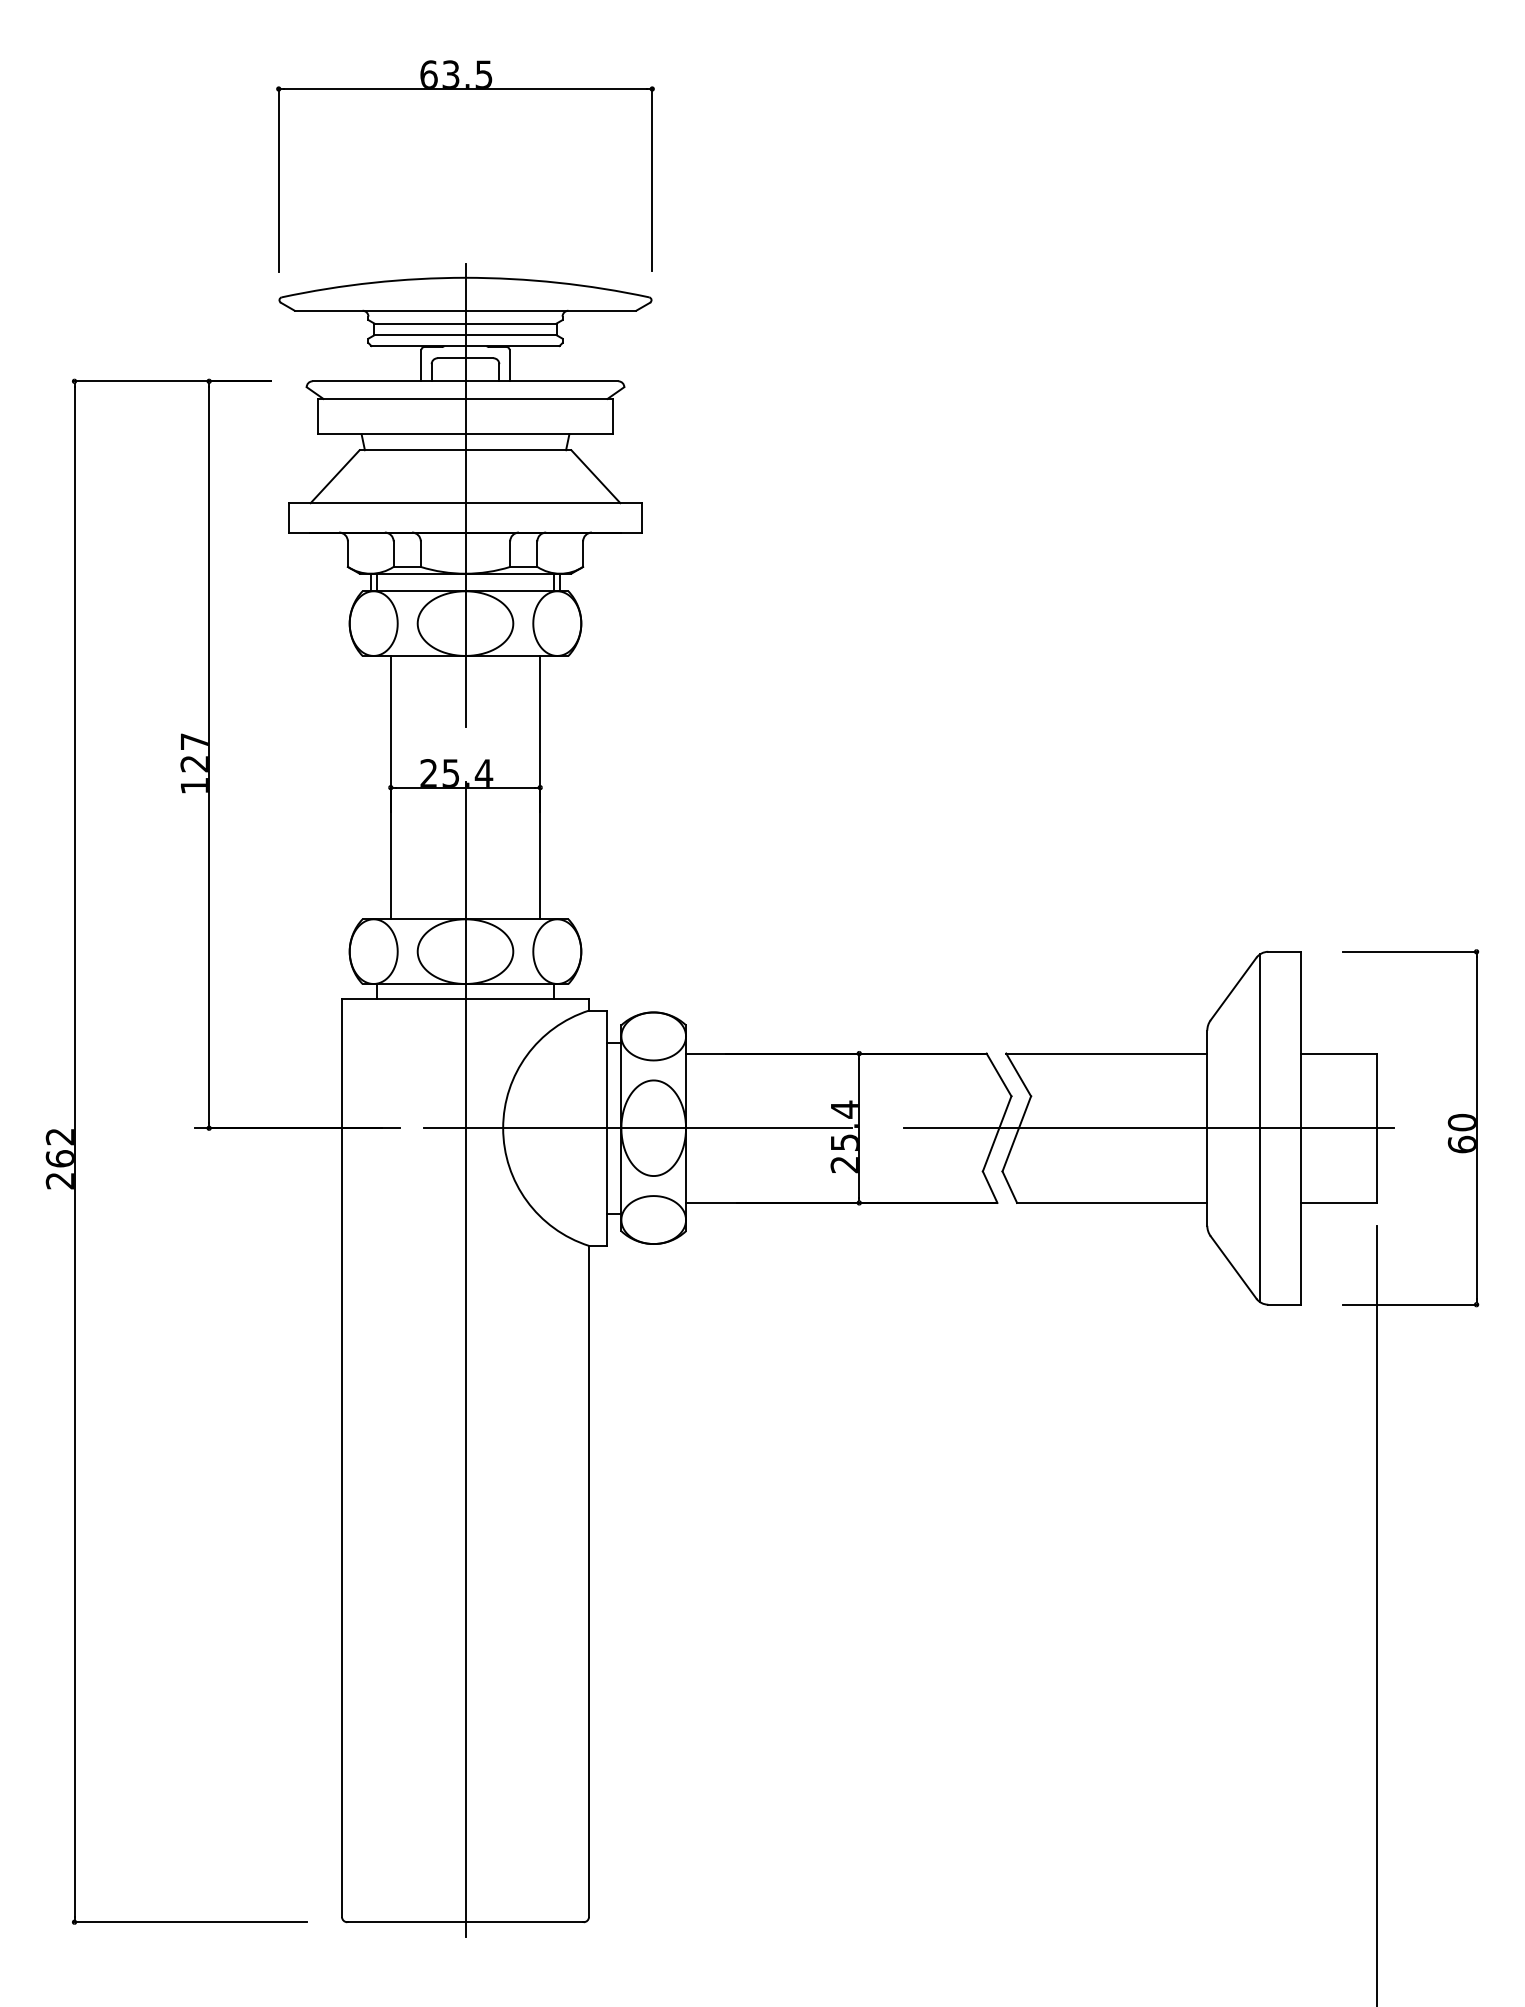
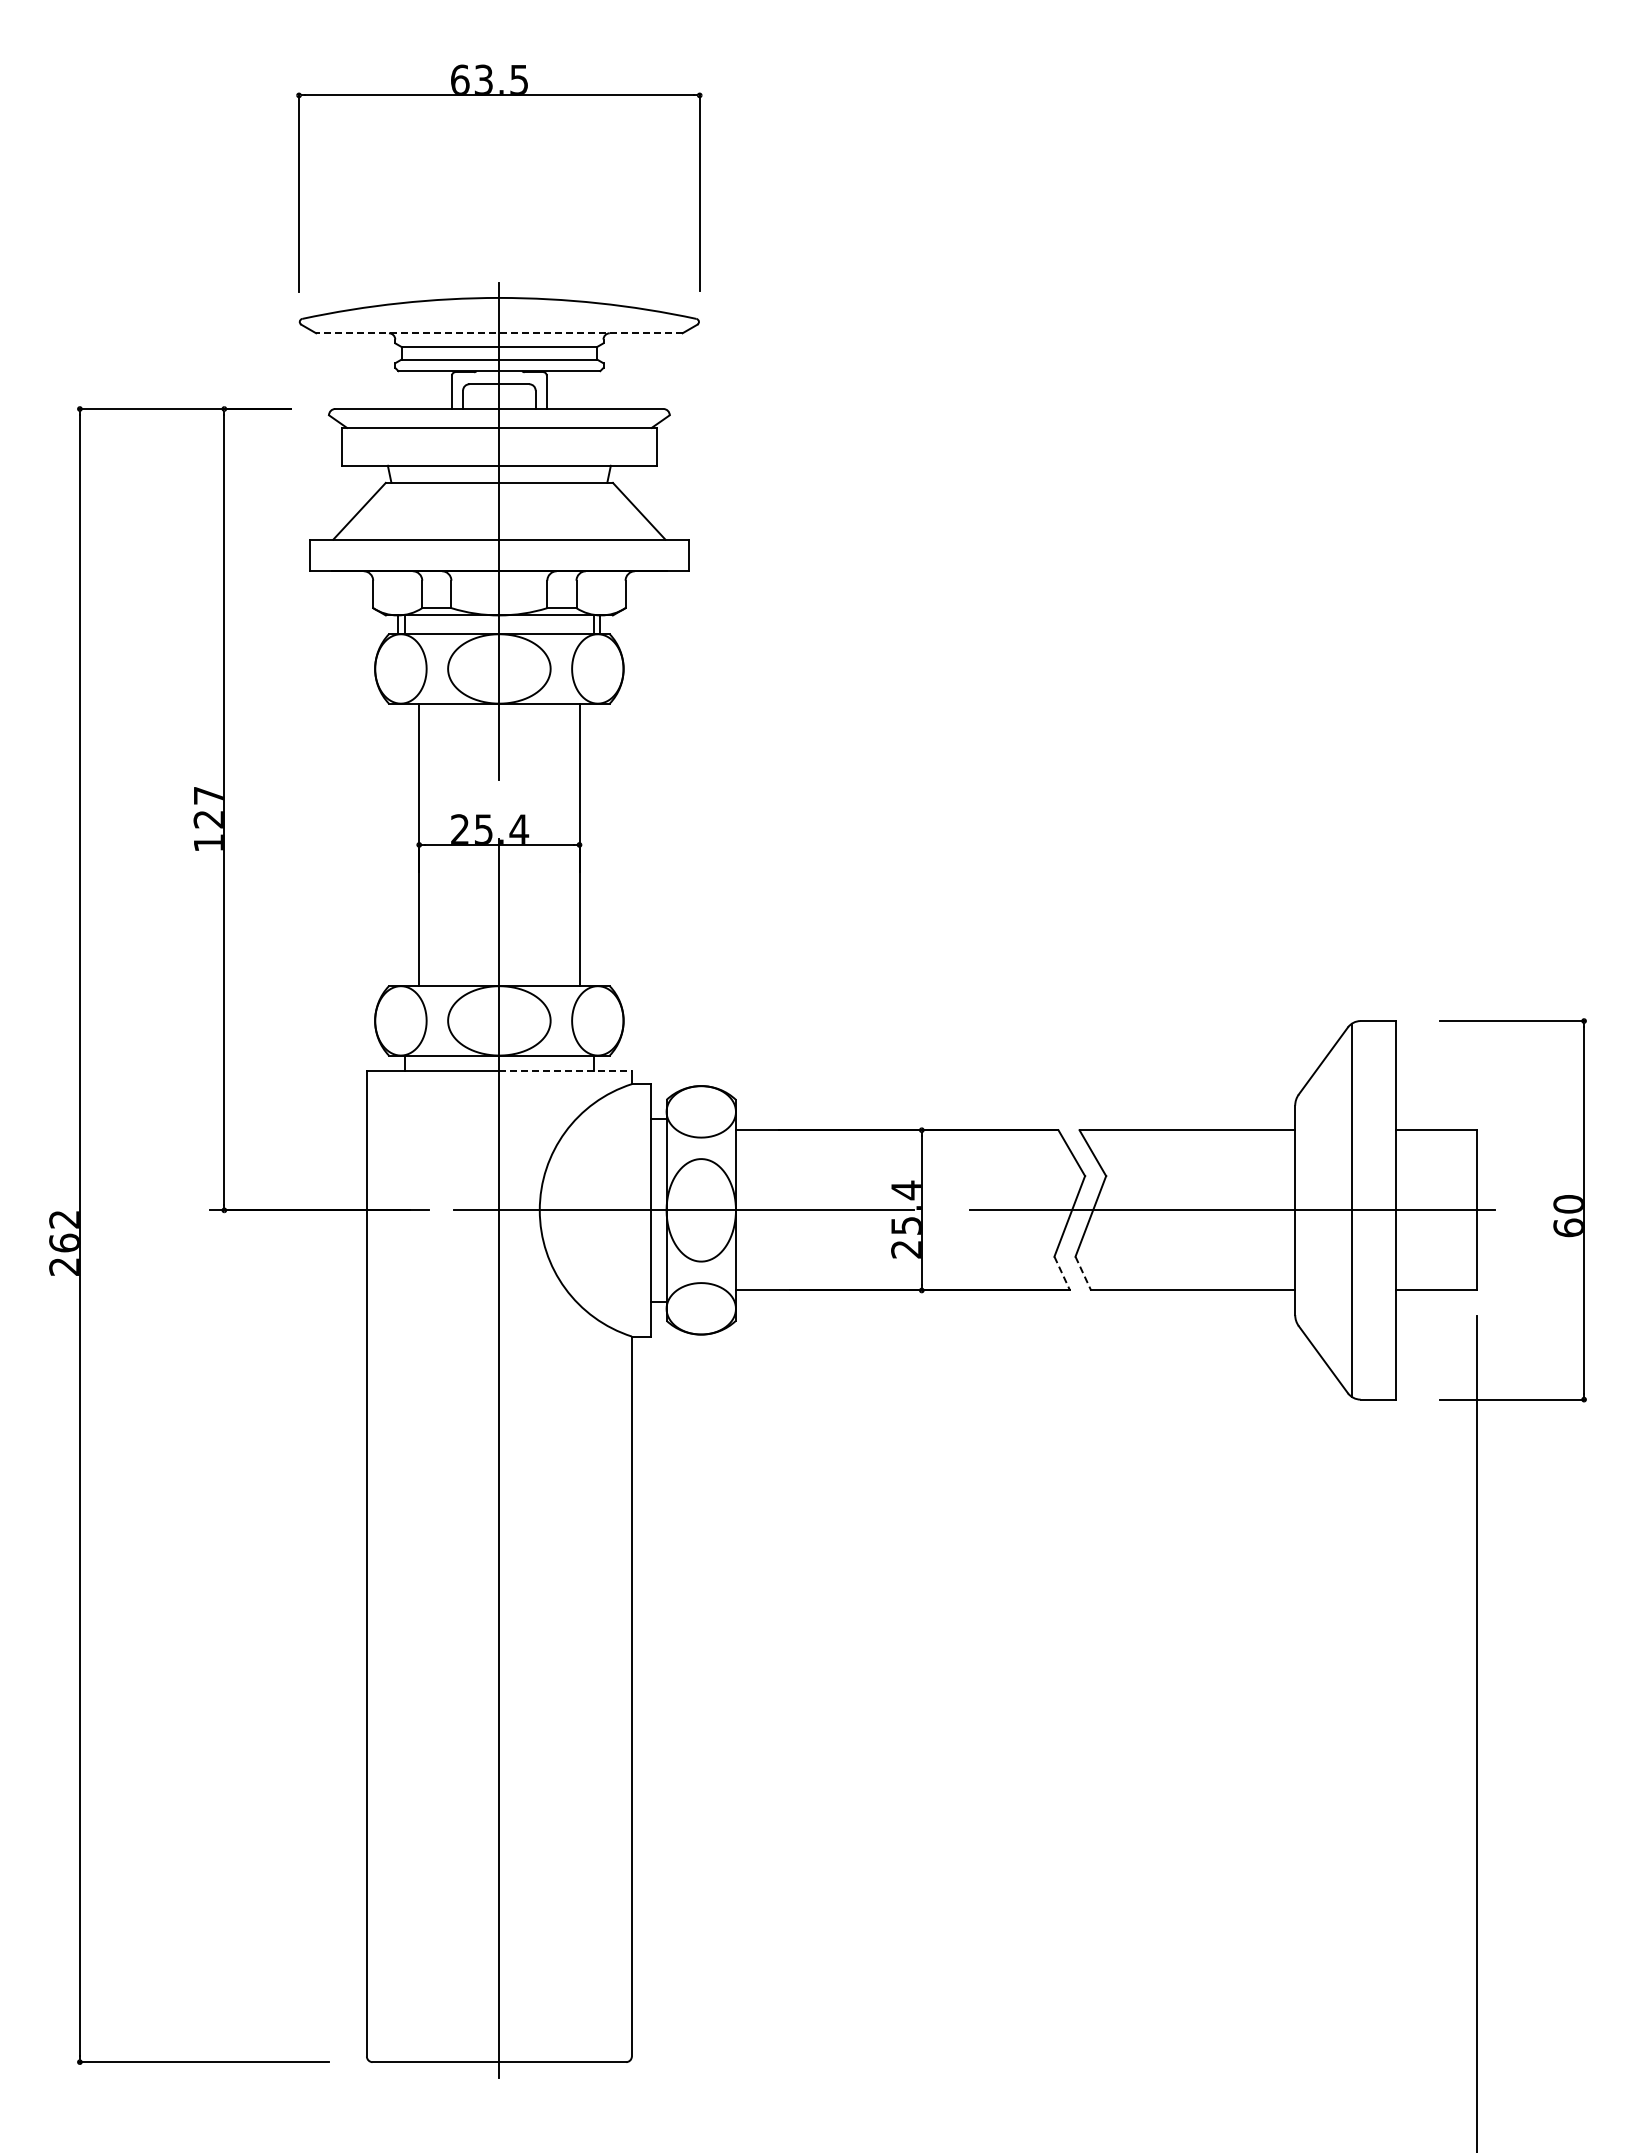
line: (464, 310) -> (498, 333), solid -> dashed
line: (528, 998) -> (566, 1071), solid -> dashed
line: (990, 1187) -> (1062, 1273), solid -> dashed
line: (1009, 1187) -> (1083, 1273), solid -> dashed

